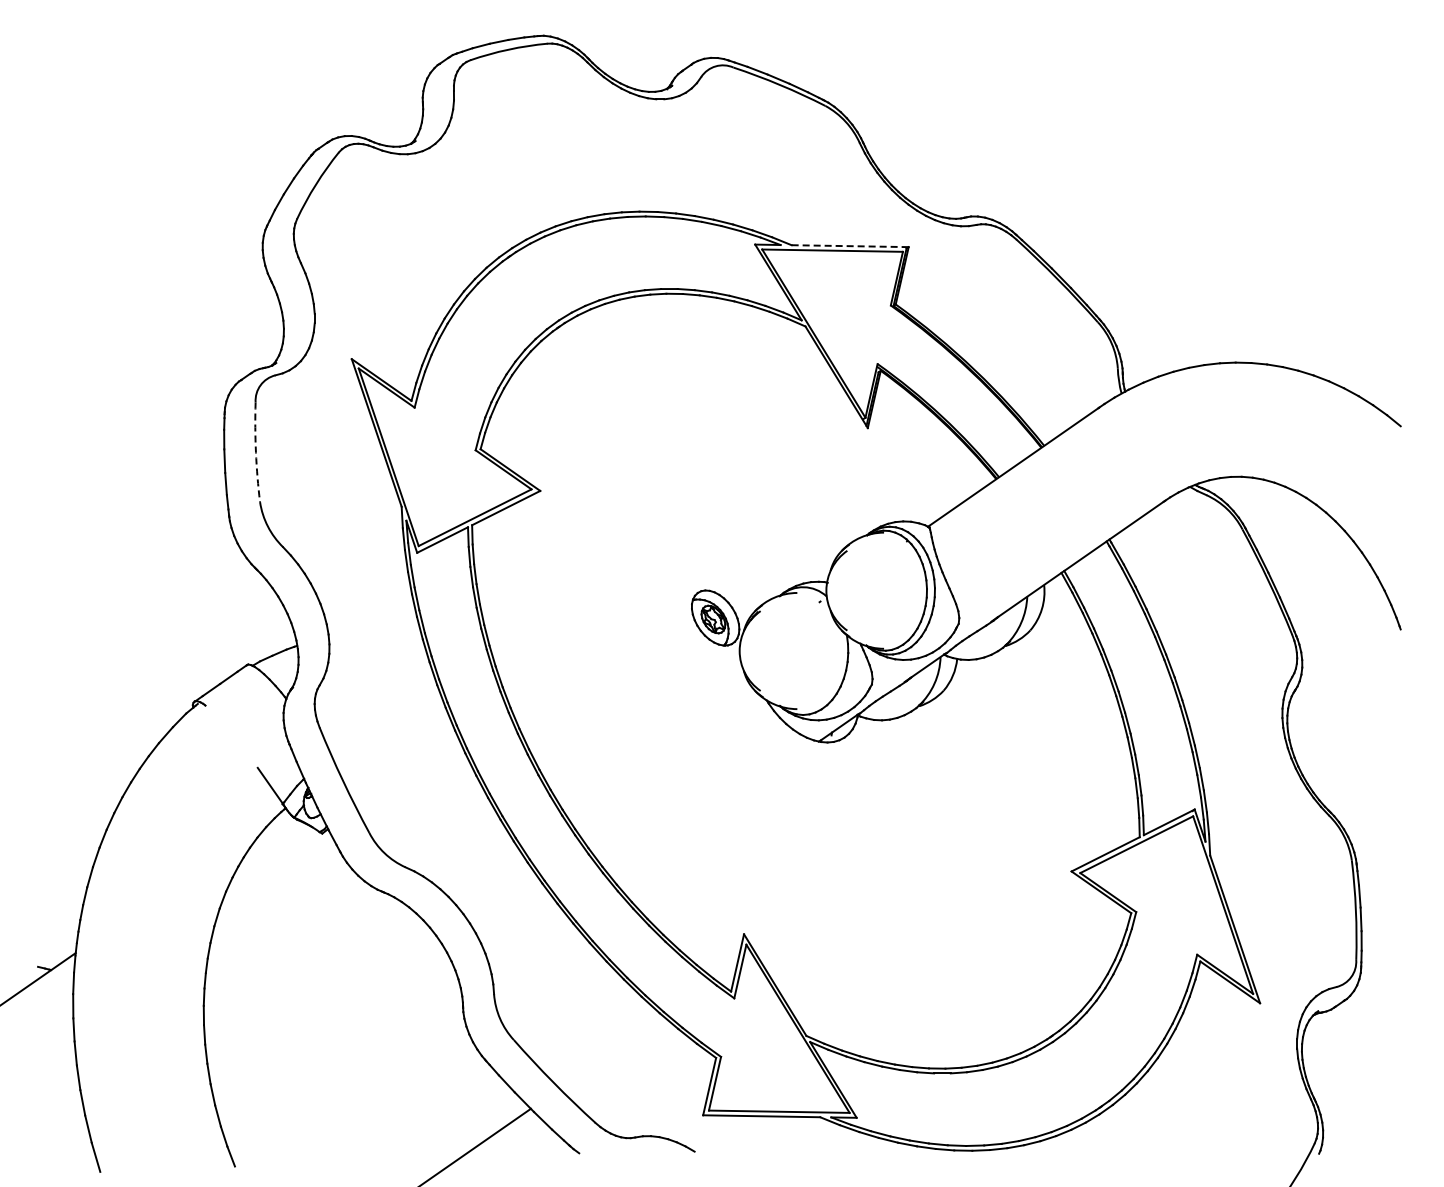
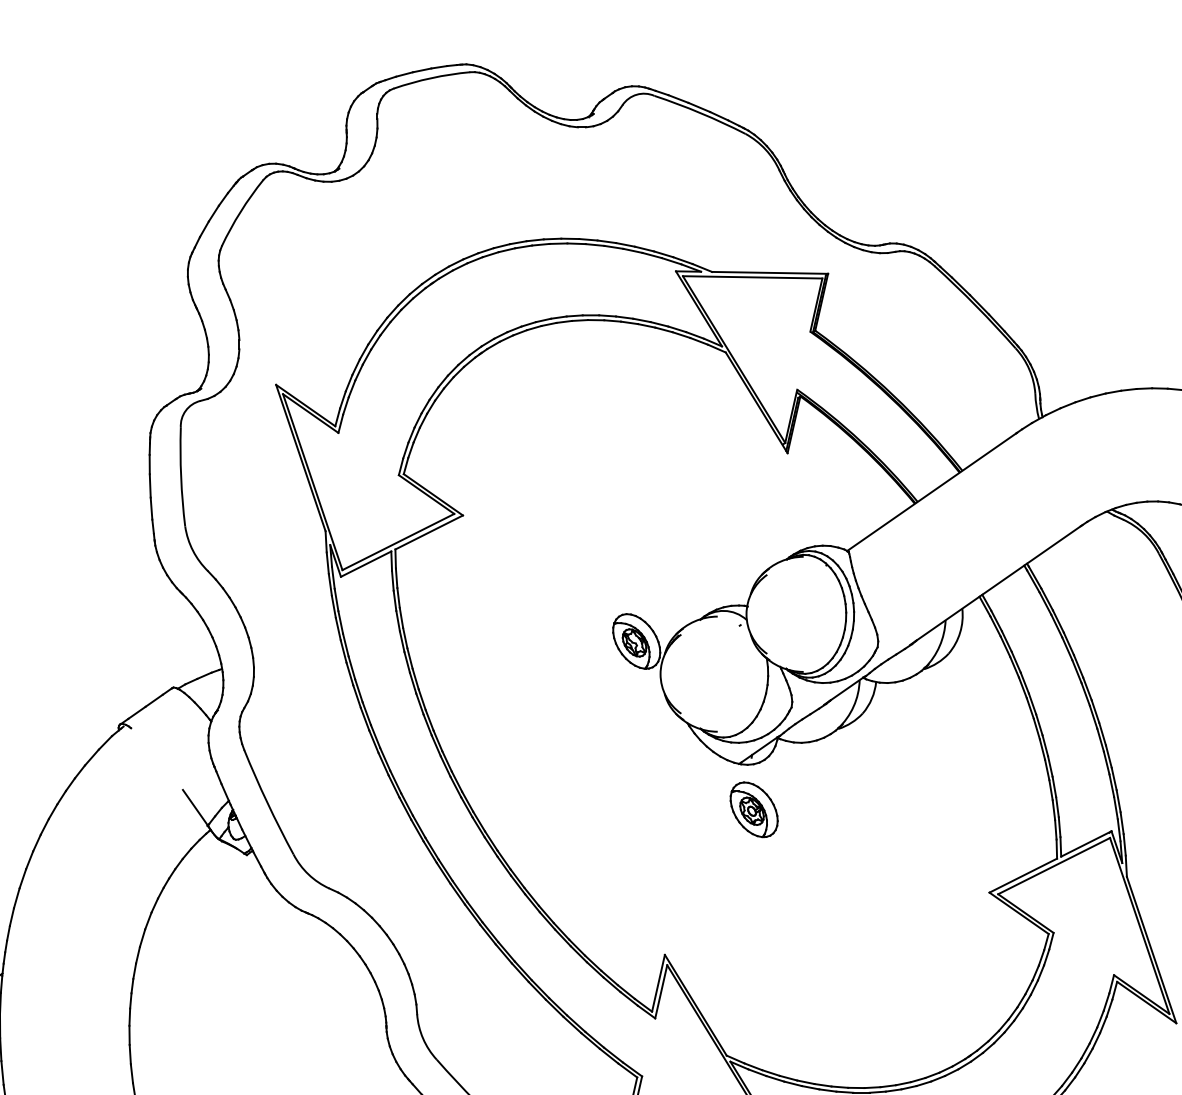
line: (850, 246) -> (770, 273), dashed -> solid
arc: (255, 452) -> (180, 477), dashed -> solid
part: (833, 787) -> (753, 809), added

